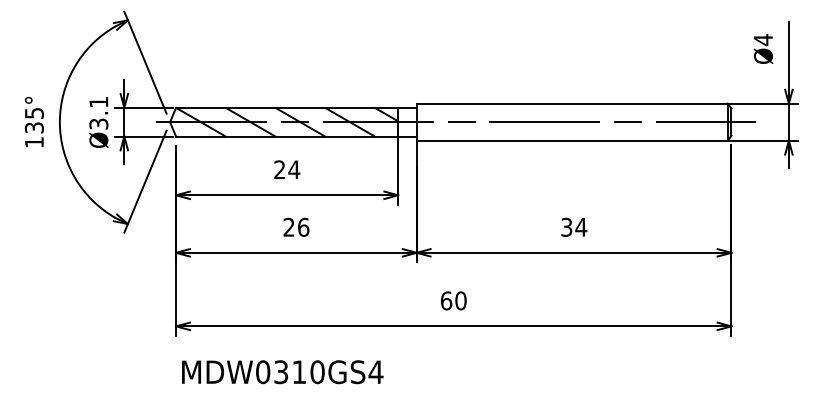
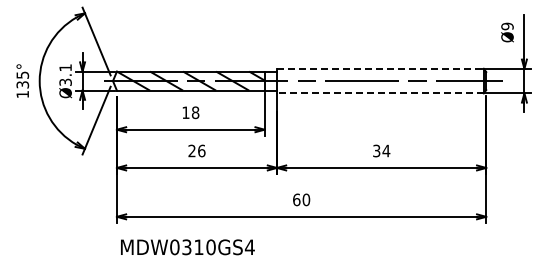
text: (763, 40) -> (507, 26), Ø4 -> Ø9
line: (572, 103) -> (380, 68), solid -> dashed
line: (570, 140) -> (379, 93), solid -> dashed
text: (286, 169) -> (190, 112), 24 -> 18

